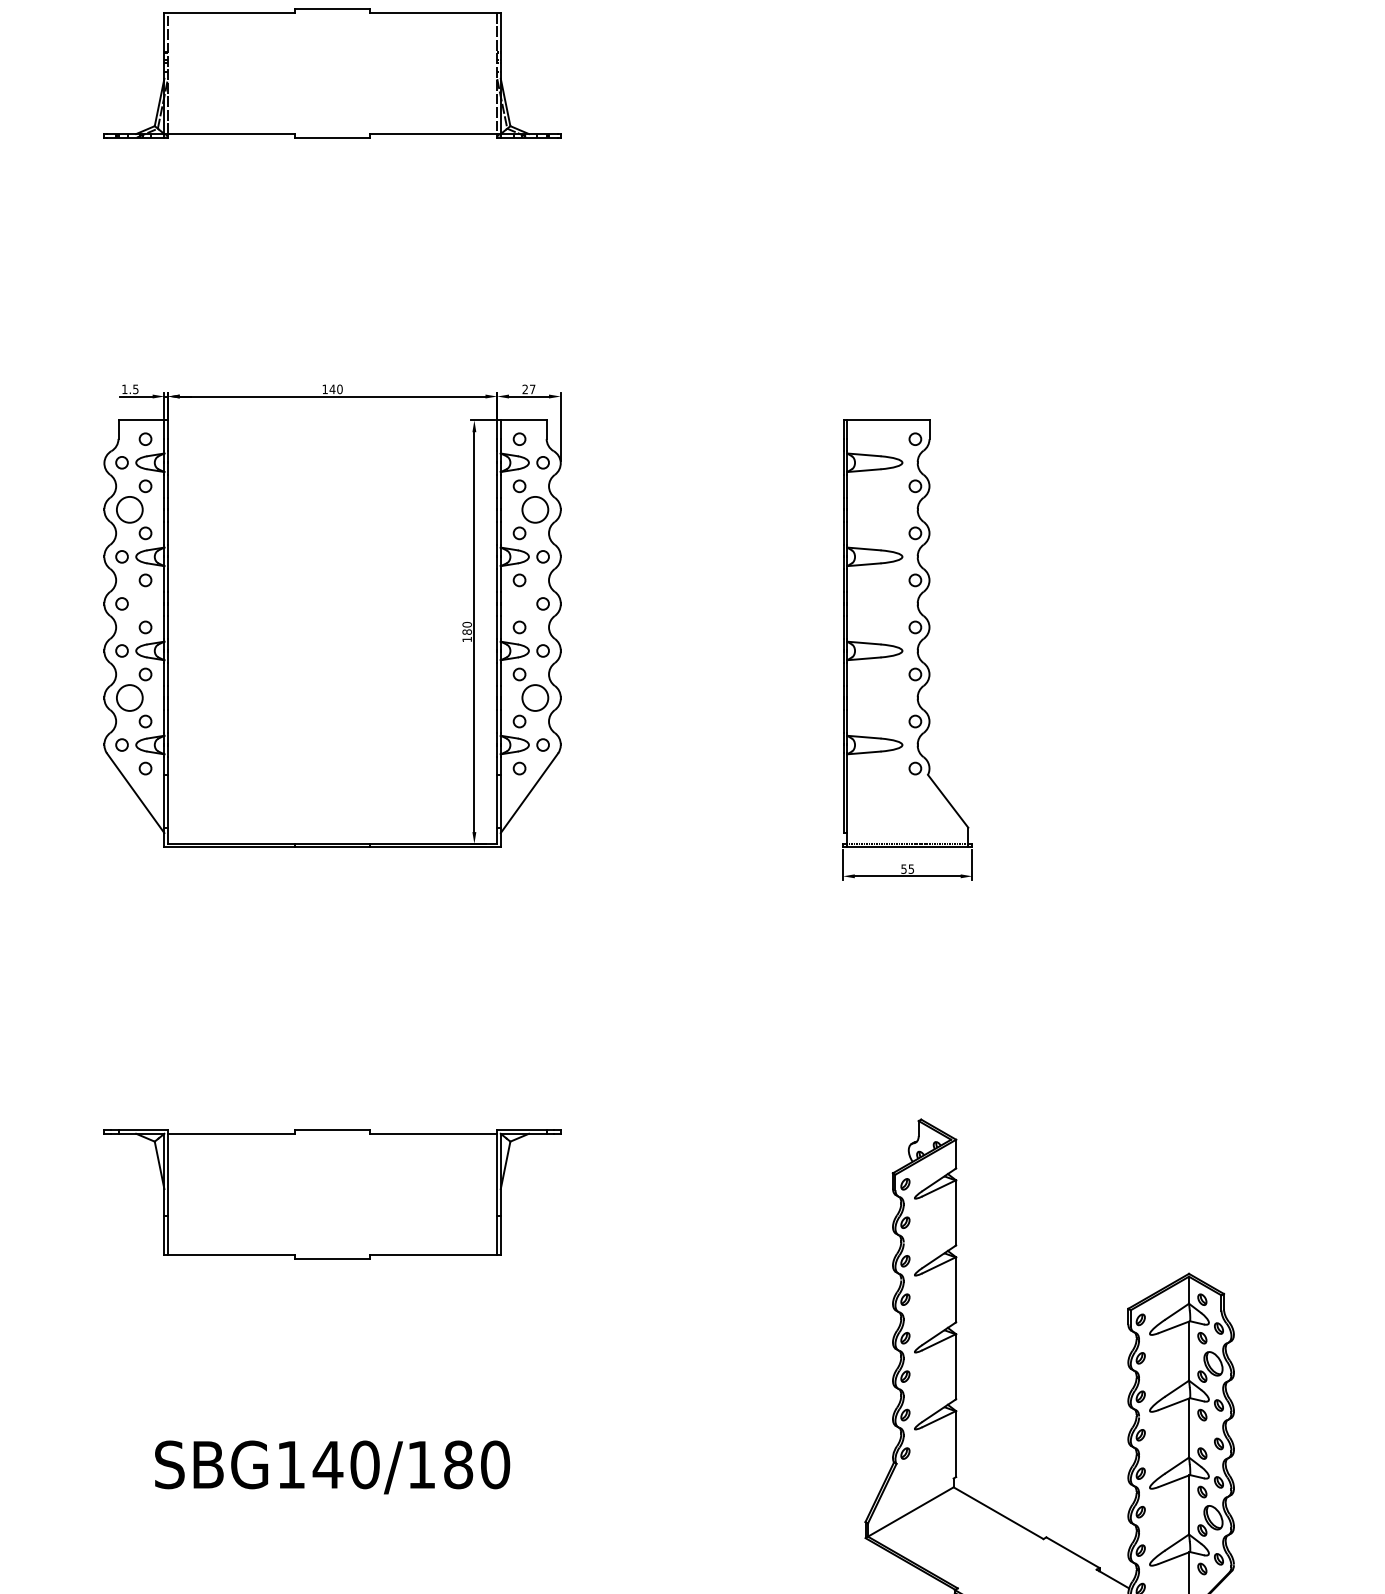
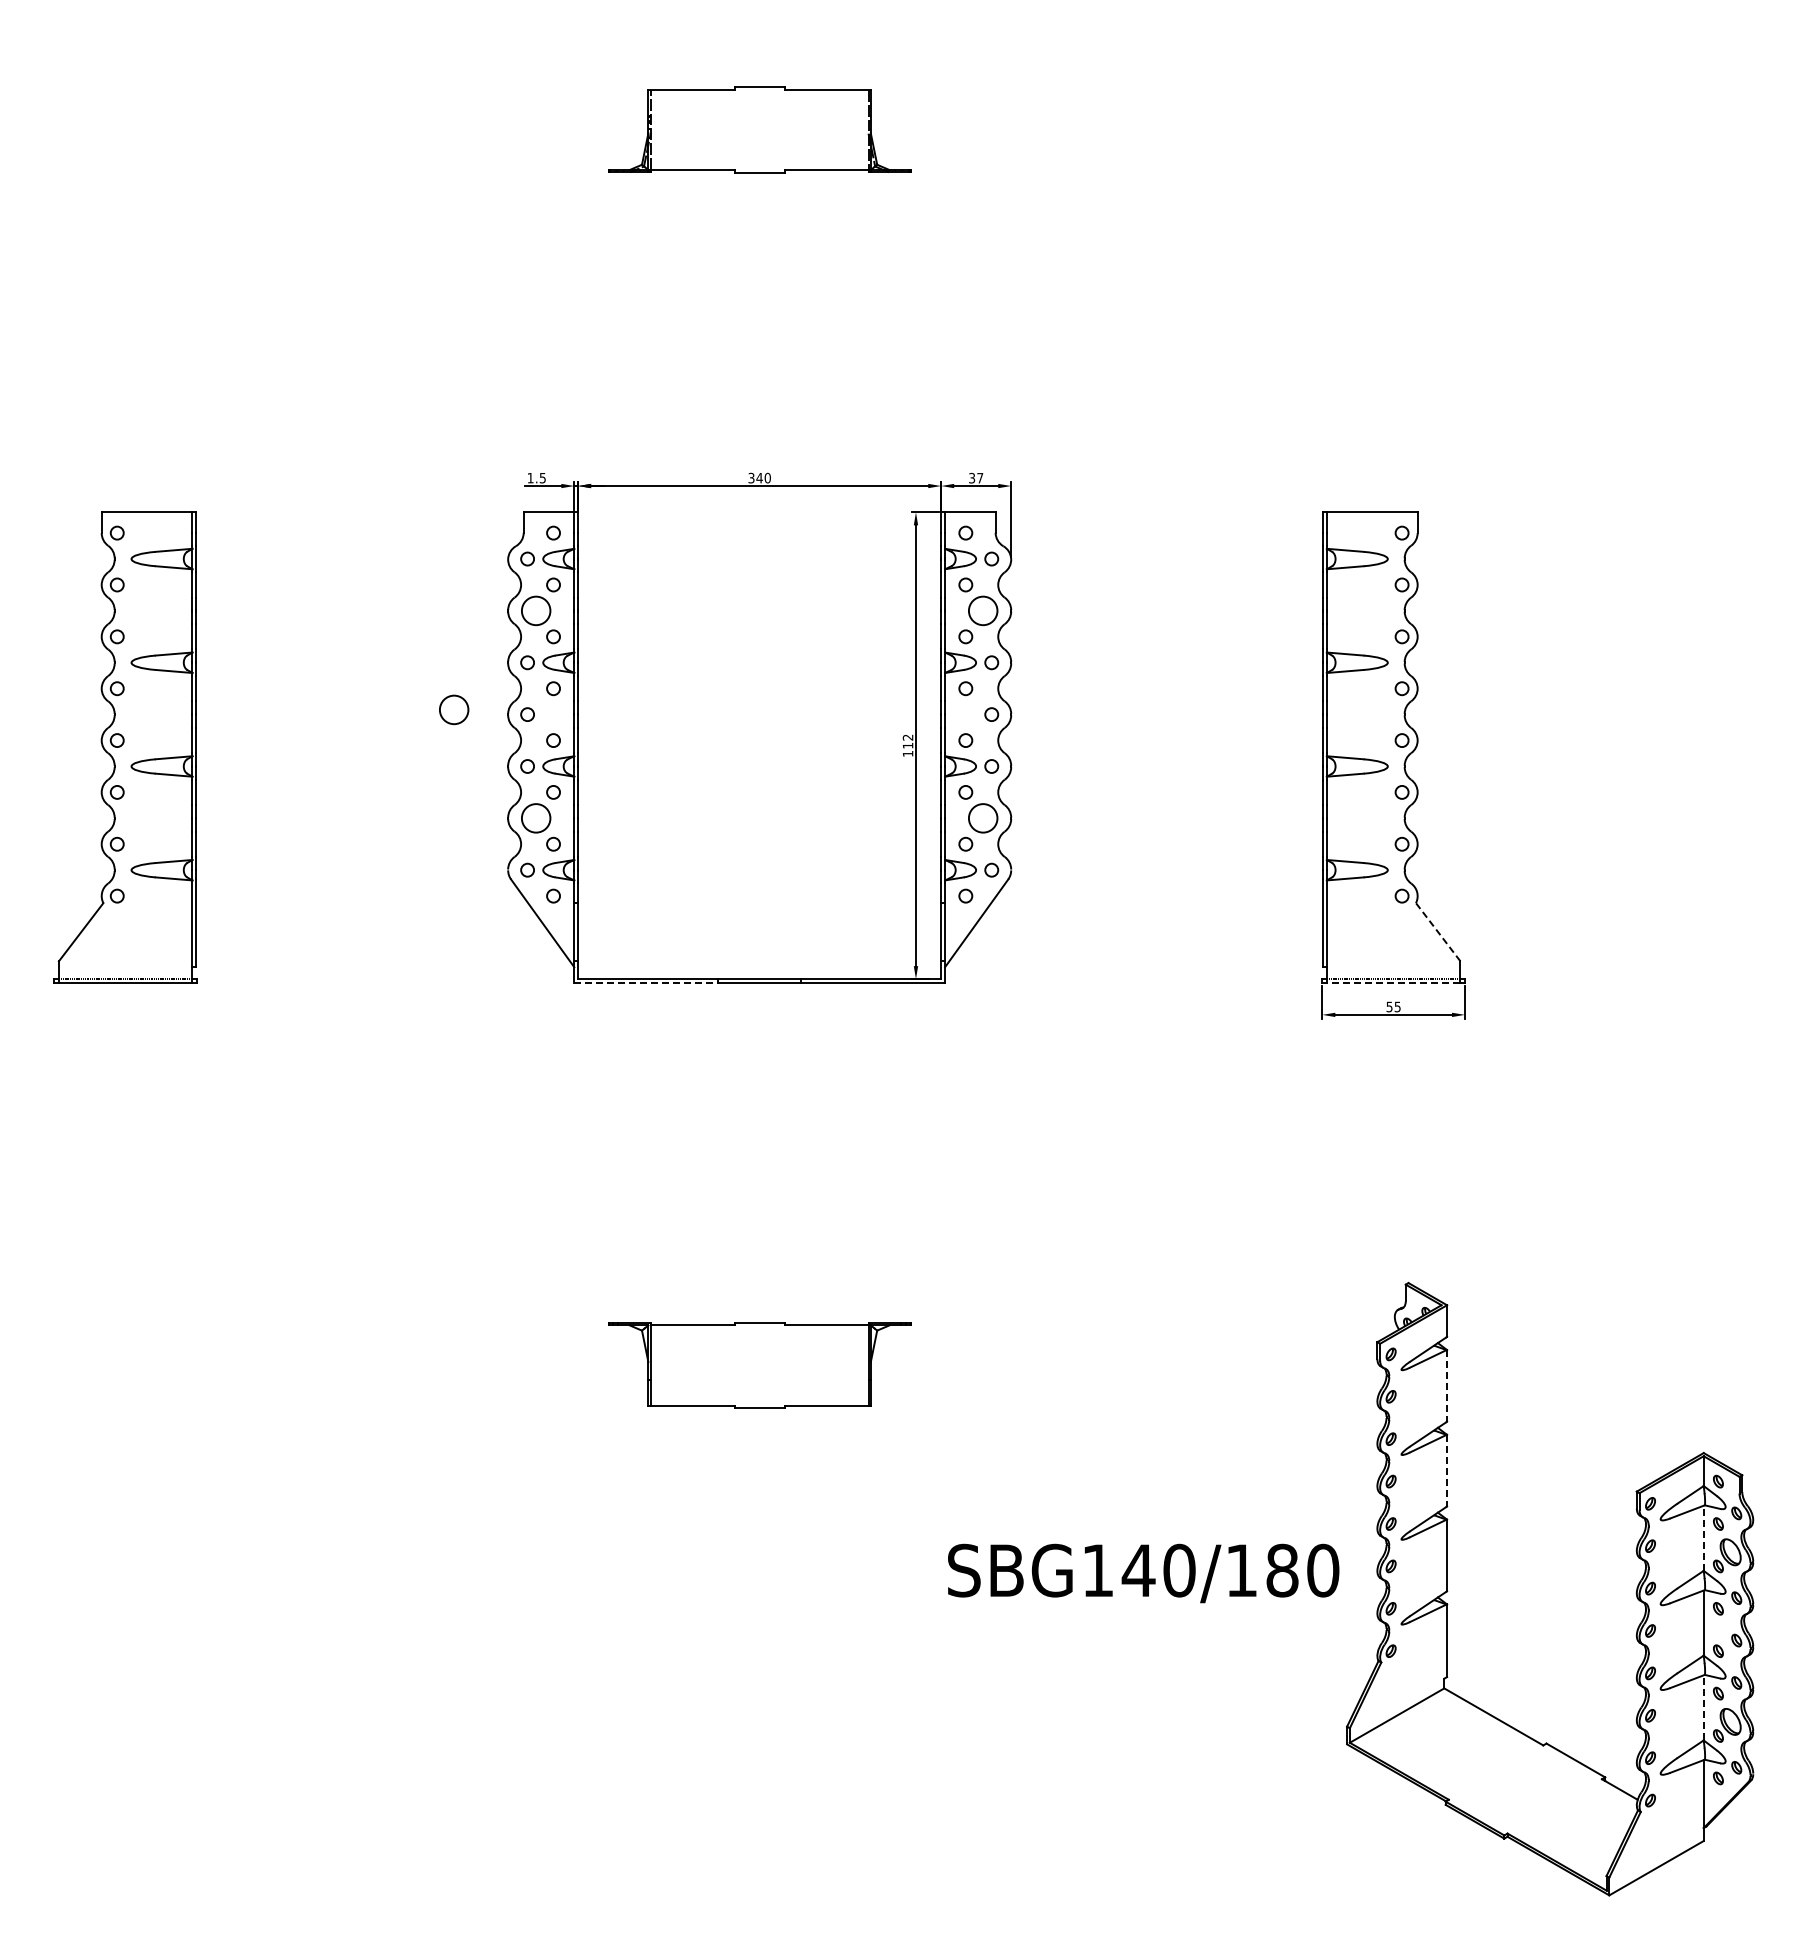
part: (332, 73) -> (759, 129), size x0.6
text: (325, 388) -> (751, 477), 140 -> 340
text: (525, 389) -> (972, 478), 27 -> 37
circle: (55, 599) -> (454, 709), added
text: (466, 628) -> (907, 741), 180 -> 112
line: (948, 801) -> (1438, 932), solid -> dashed
line: (229, 847) -> (646, 983), solid -> dashed
line: (907, 847) -> (1393, 983), solid -> dashed
part: (332, 1194) -> (759, 1365), size x0.6
line: (956, 1212) -> (1447, 1385), solid -> dashed
line: (956, 1289) -> (1447, 1470), solid -> dashed
line: (1188, 1351) -> (1703, 1538), solid -> dashed
text: (332, 1467) -> (1143, 1573), moved
line: (1188, 1504) -> (1703, 1707), solid -> dashed

